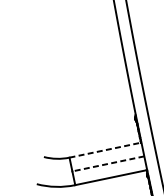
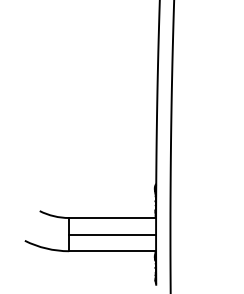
line: (106, 150) -> (113, 218), dashed -> solid
line: (108, 163) -> (112, 234), dashed -> solid

